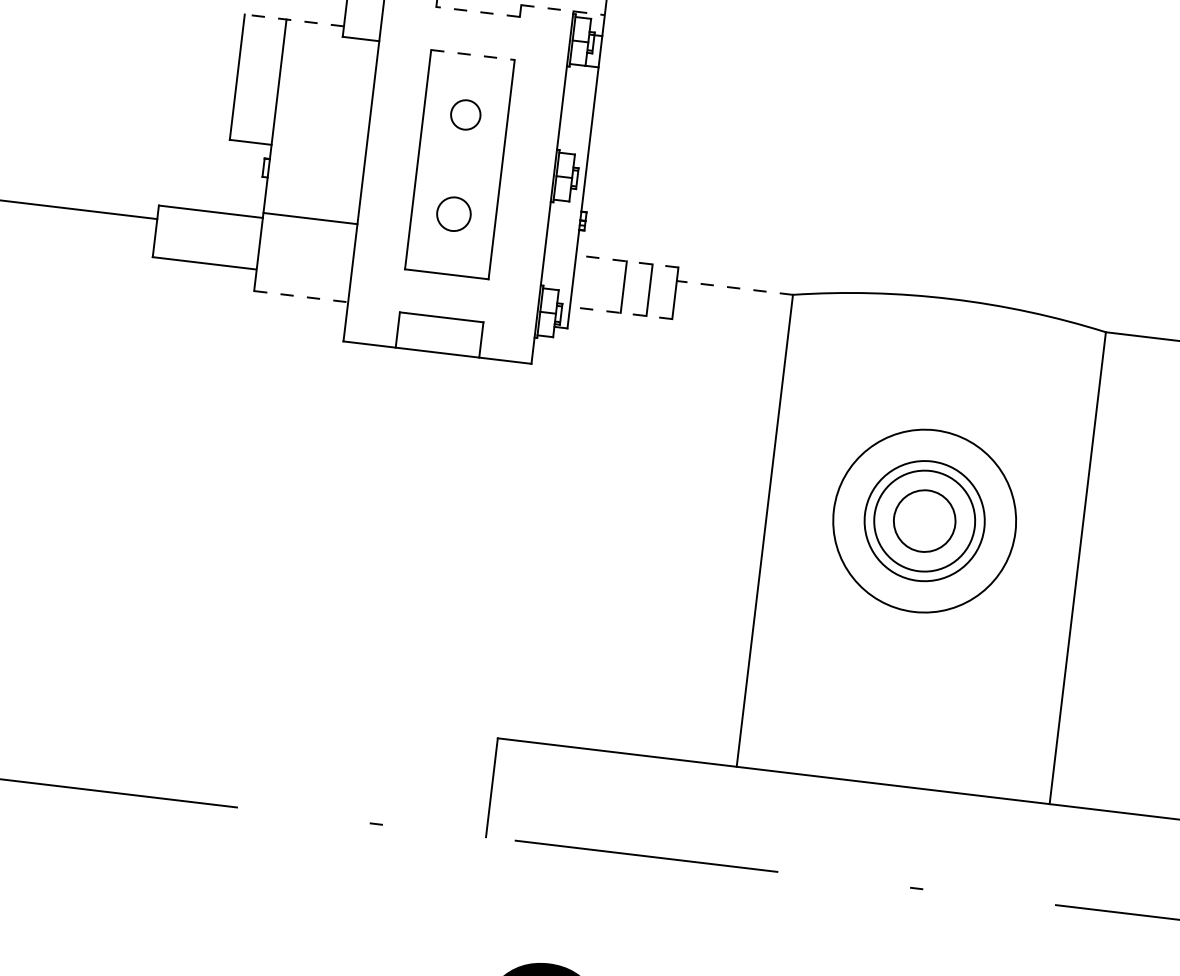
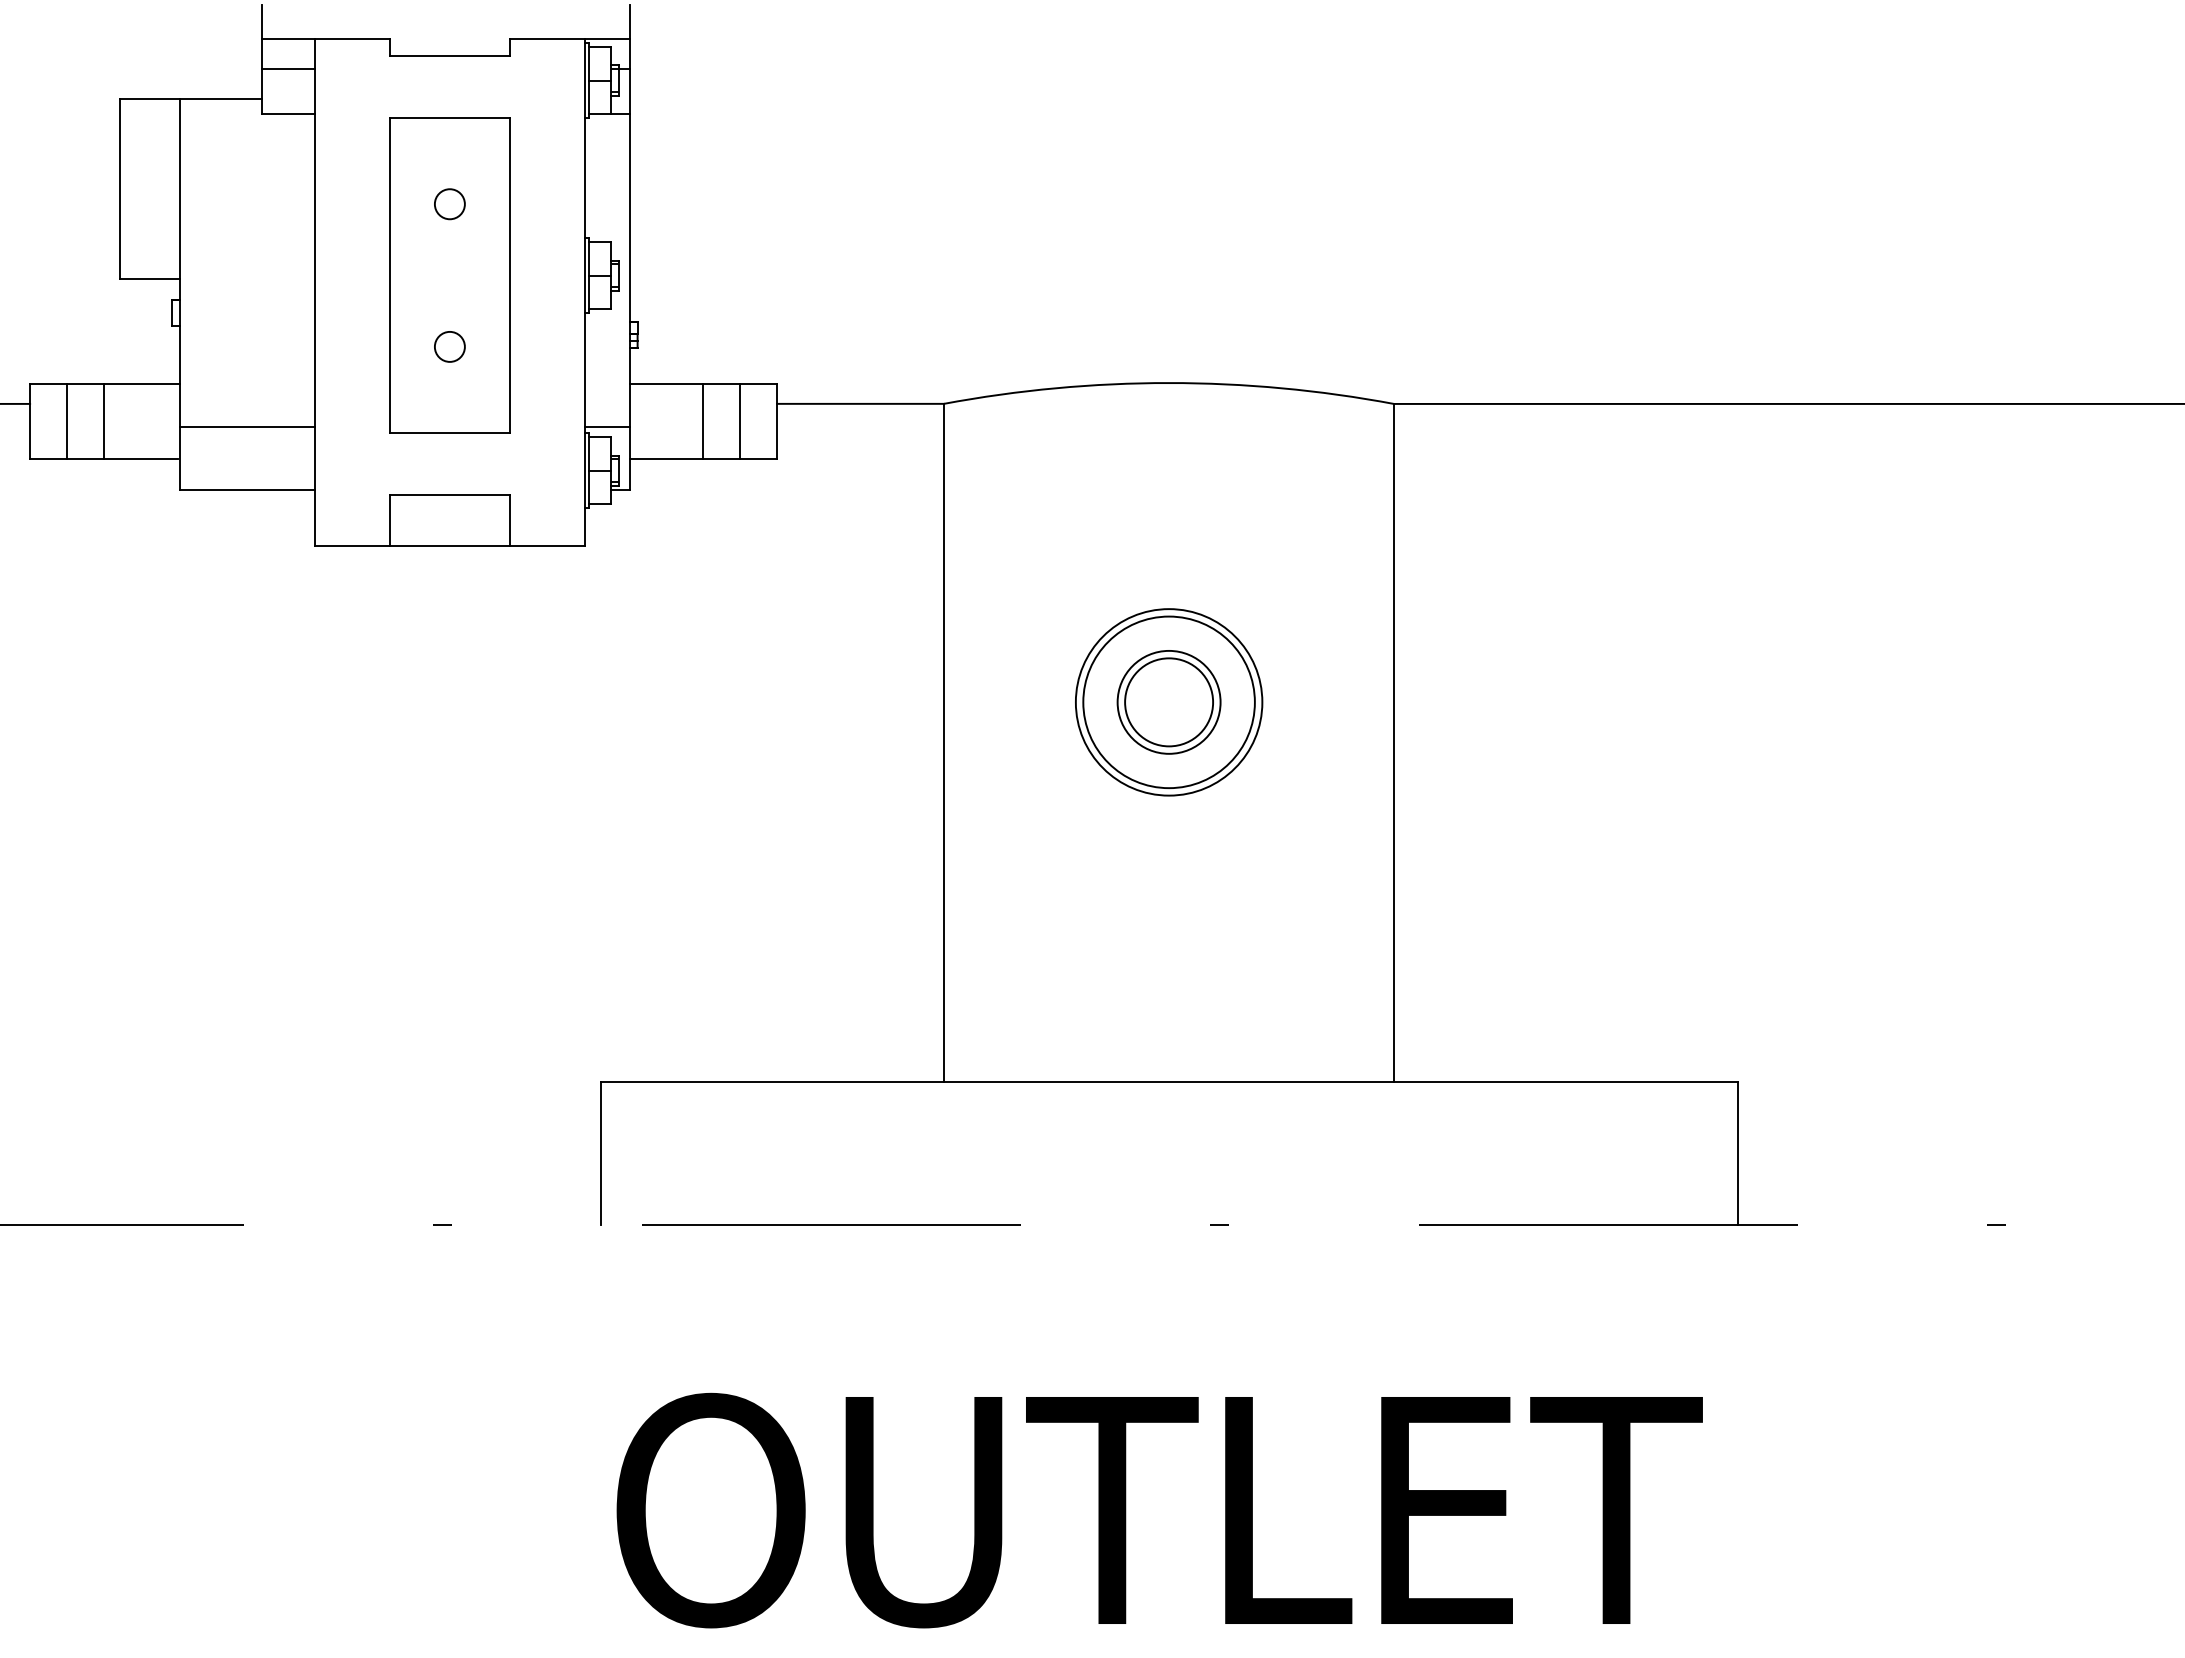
line: (364, 7) -> (288, 69), added
line: (563, 10) -> (570, 39), dashed -> solid
line: (477, 12) -> (449, 56), dashed -> solid
line: (294, 20) -> (190, 99), dashed -> solid
line: (473, 54) -> (450, 117), dashed -> solid
circle: (465, 115) -> (449, 204), size x0.71
circle: (453, 213) -> (449, 346), size x0.62
line: (309, 218) -> (246, 427), moved
line: (181, 234) -> (67, 421), added
line: (207, 237) -> (104, 421), added
line: (627, 261) -> (703, 384), dashed -> solid
line: (556, 283) -> (607, 427), added
line: (734, 287) -> (860, 403), dashed -> solid
line: (301, 296) -> (247, 489), dashed -> solid
line: (621, 312) -> (703, 458), dashed -> solid
circle: (924, 520) -> (1168, 701), size x0.71
circle: (924, 521) -> (1168, 702), size x0.71

